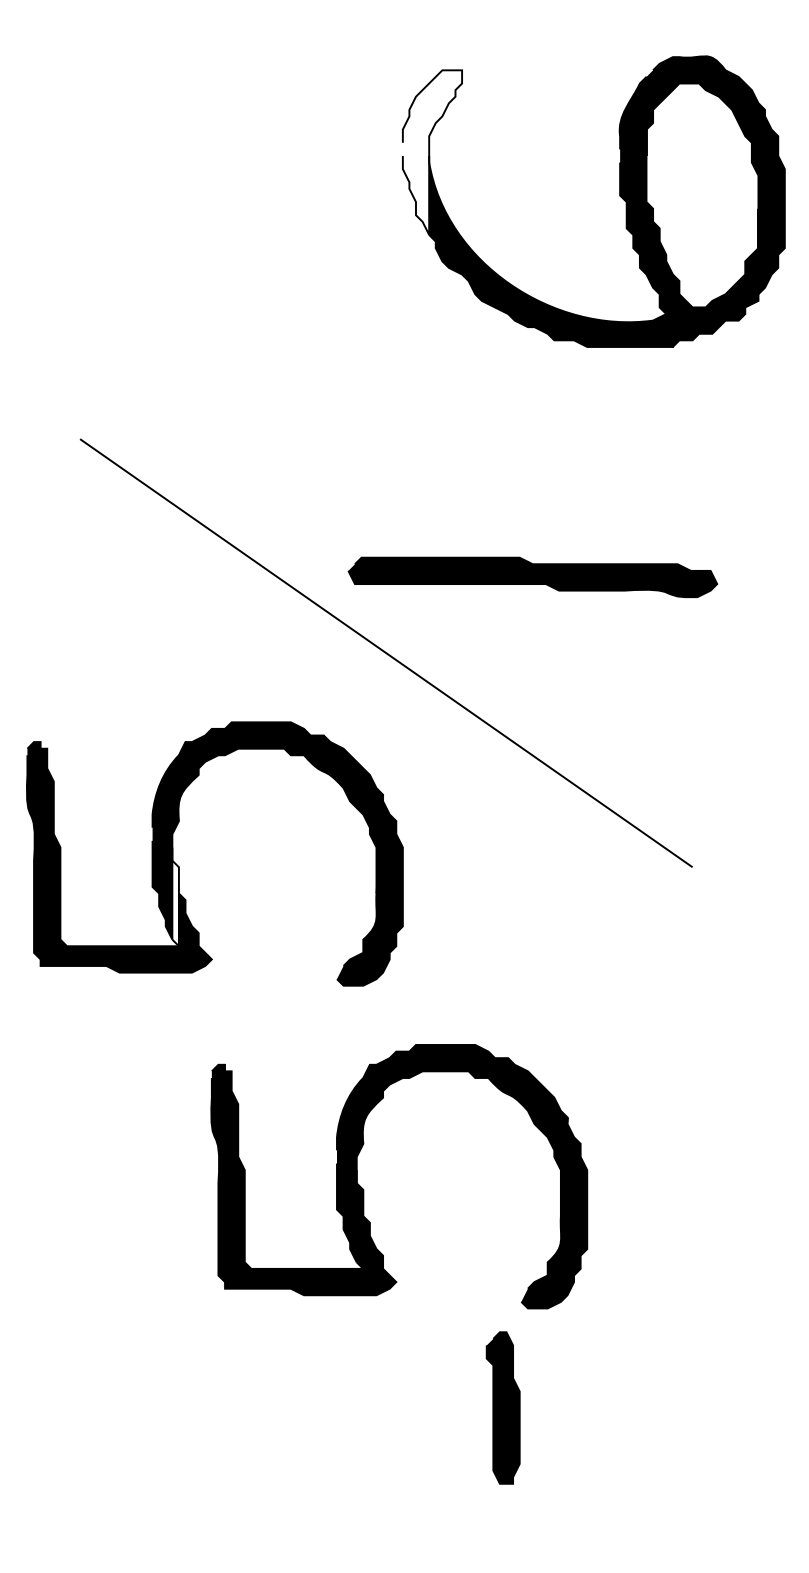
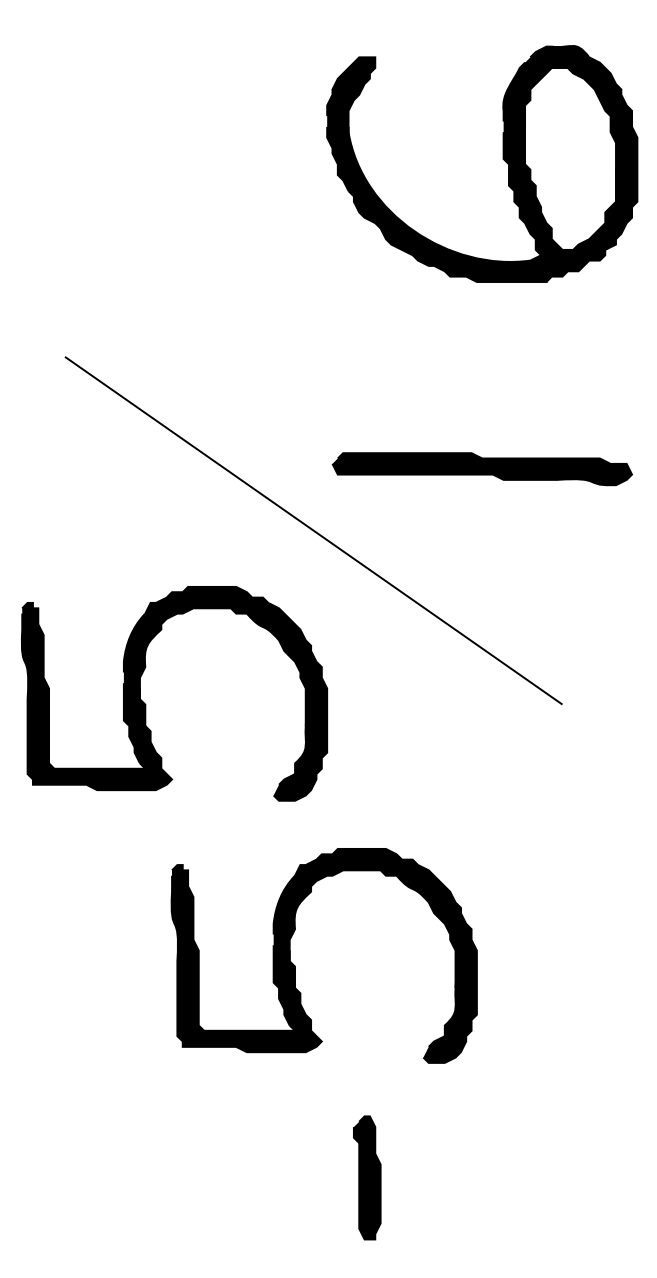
fill: (432, 152) -> (351, 124), added
part: (532, 577) -> (482, 469), moved
fill: (175, 896) -> (142, 728), added
part: (502, 1407) -> (366, 1177), moved

